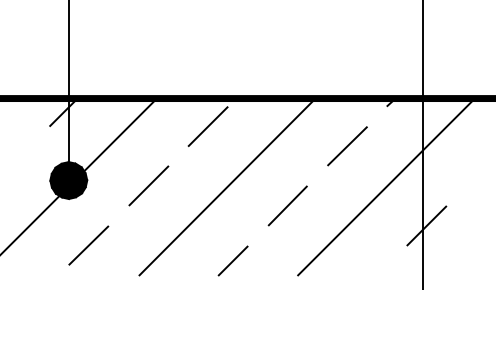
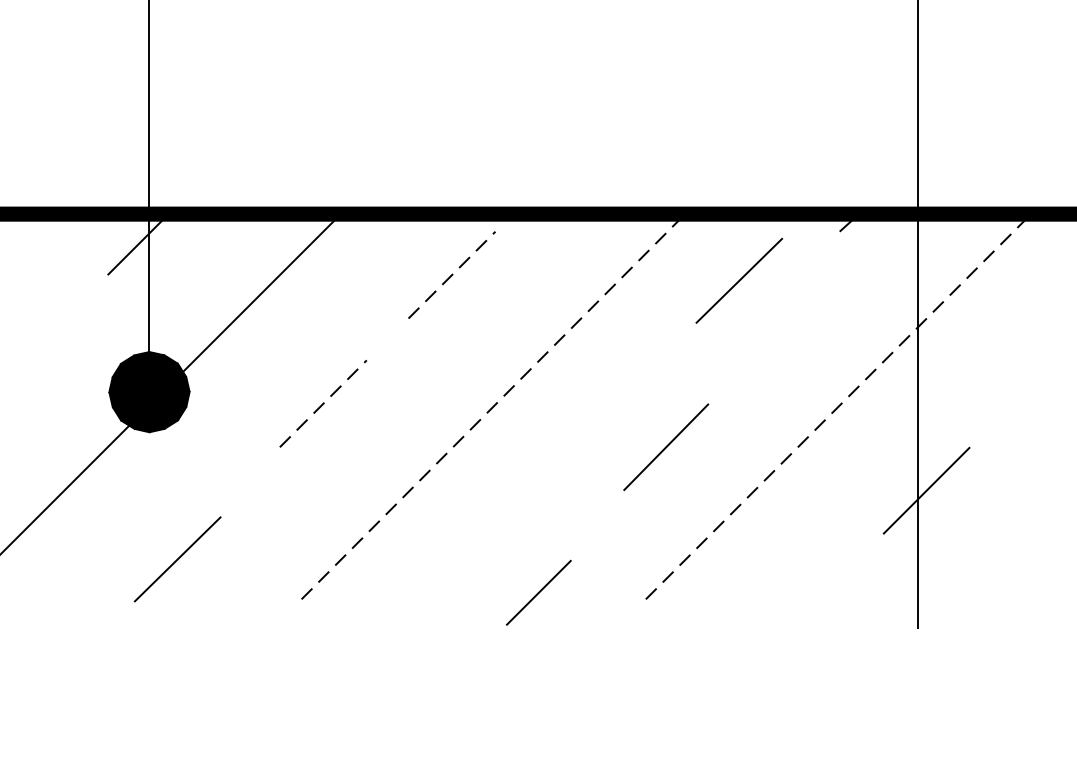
line: (208, 126) -> (452, 274), solid -> dashed
line: (347, 146) -> (739, 281), moved
line: (149, 185) -> (324, 402), solid -> dashed
line: (227, 187) -> (493, 407), solid -> dashed
line: (386, 187) -> (839, 407), solid -> dashed
line: (287, 205) -> (665, 446), moved
line: (88, 245) -> (177, 559), moved
line: (232, 260) -> (537, 591), moved

